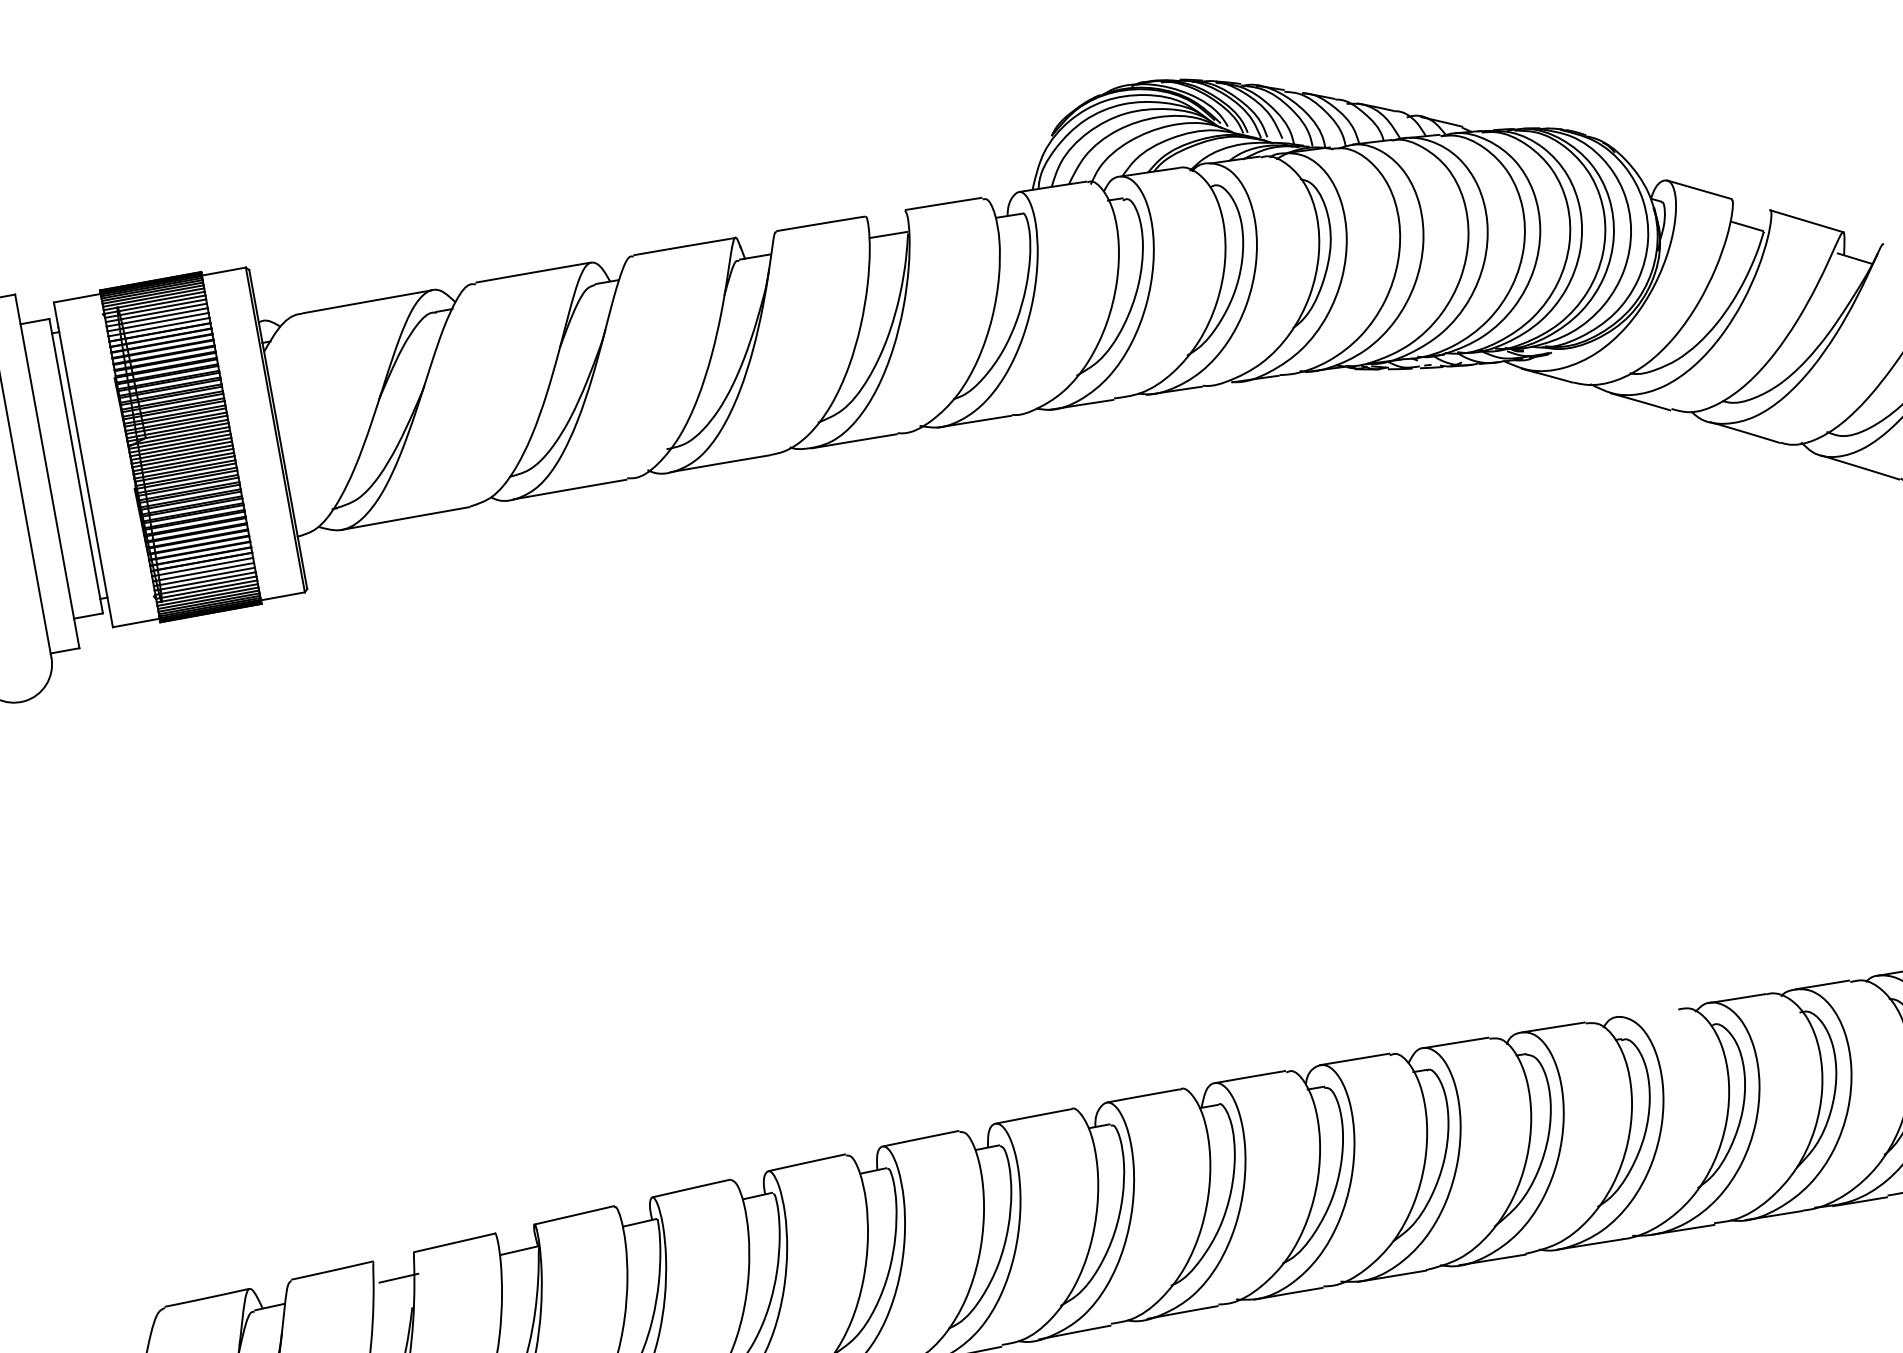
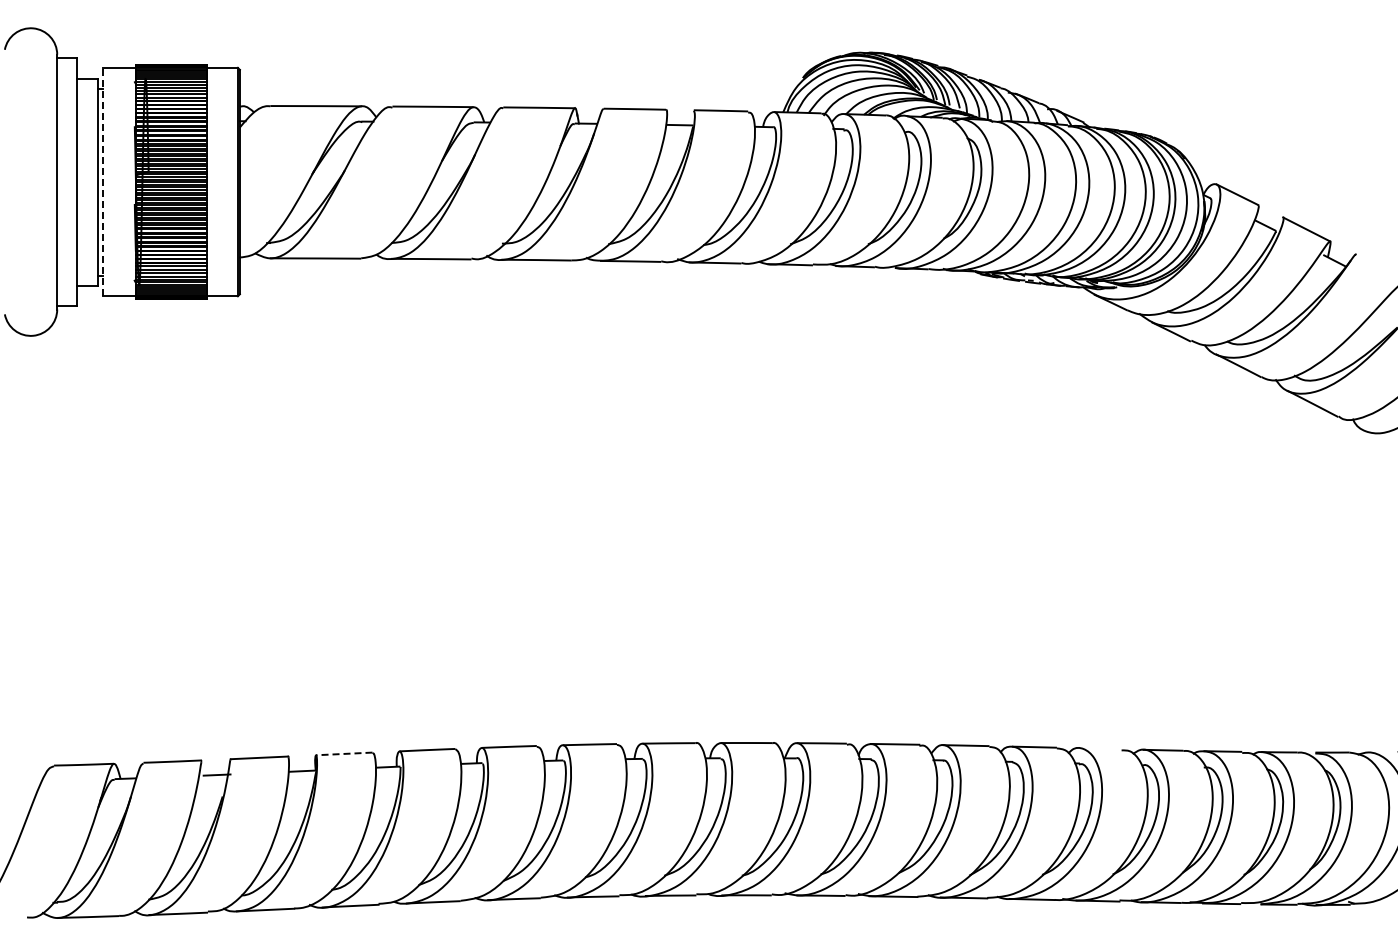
line: (82, 464) -> (102, 181), solid -> dashed
line: (573, 1214) -> (343, 753), solid -> dashed

